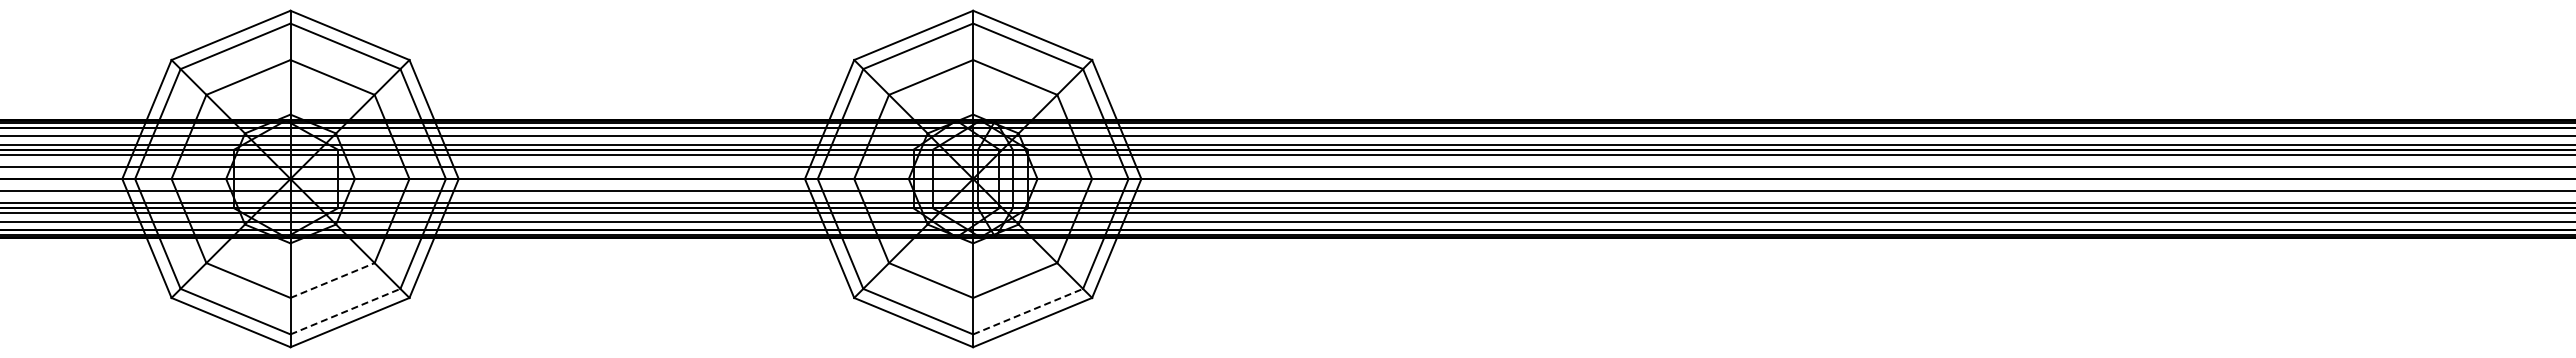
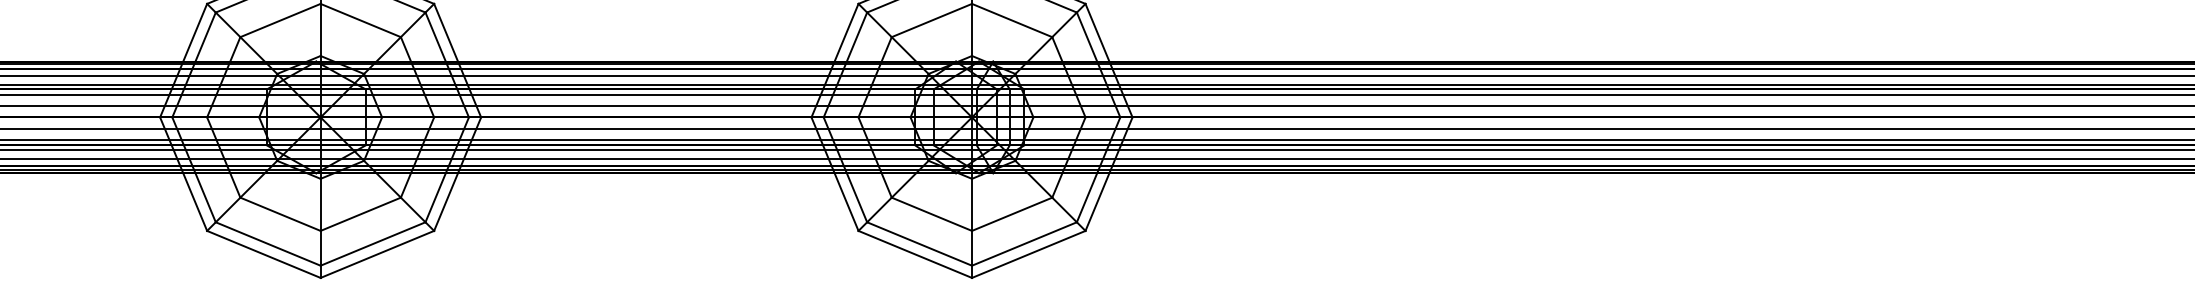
line: (332, 280) -> (360, 214), dashed -> solid
line: (345, 311) -> (373, 243), dashed -> solid
line: (1028, 311) -> (1024, 243), dashed -> solid

